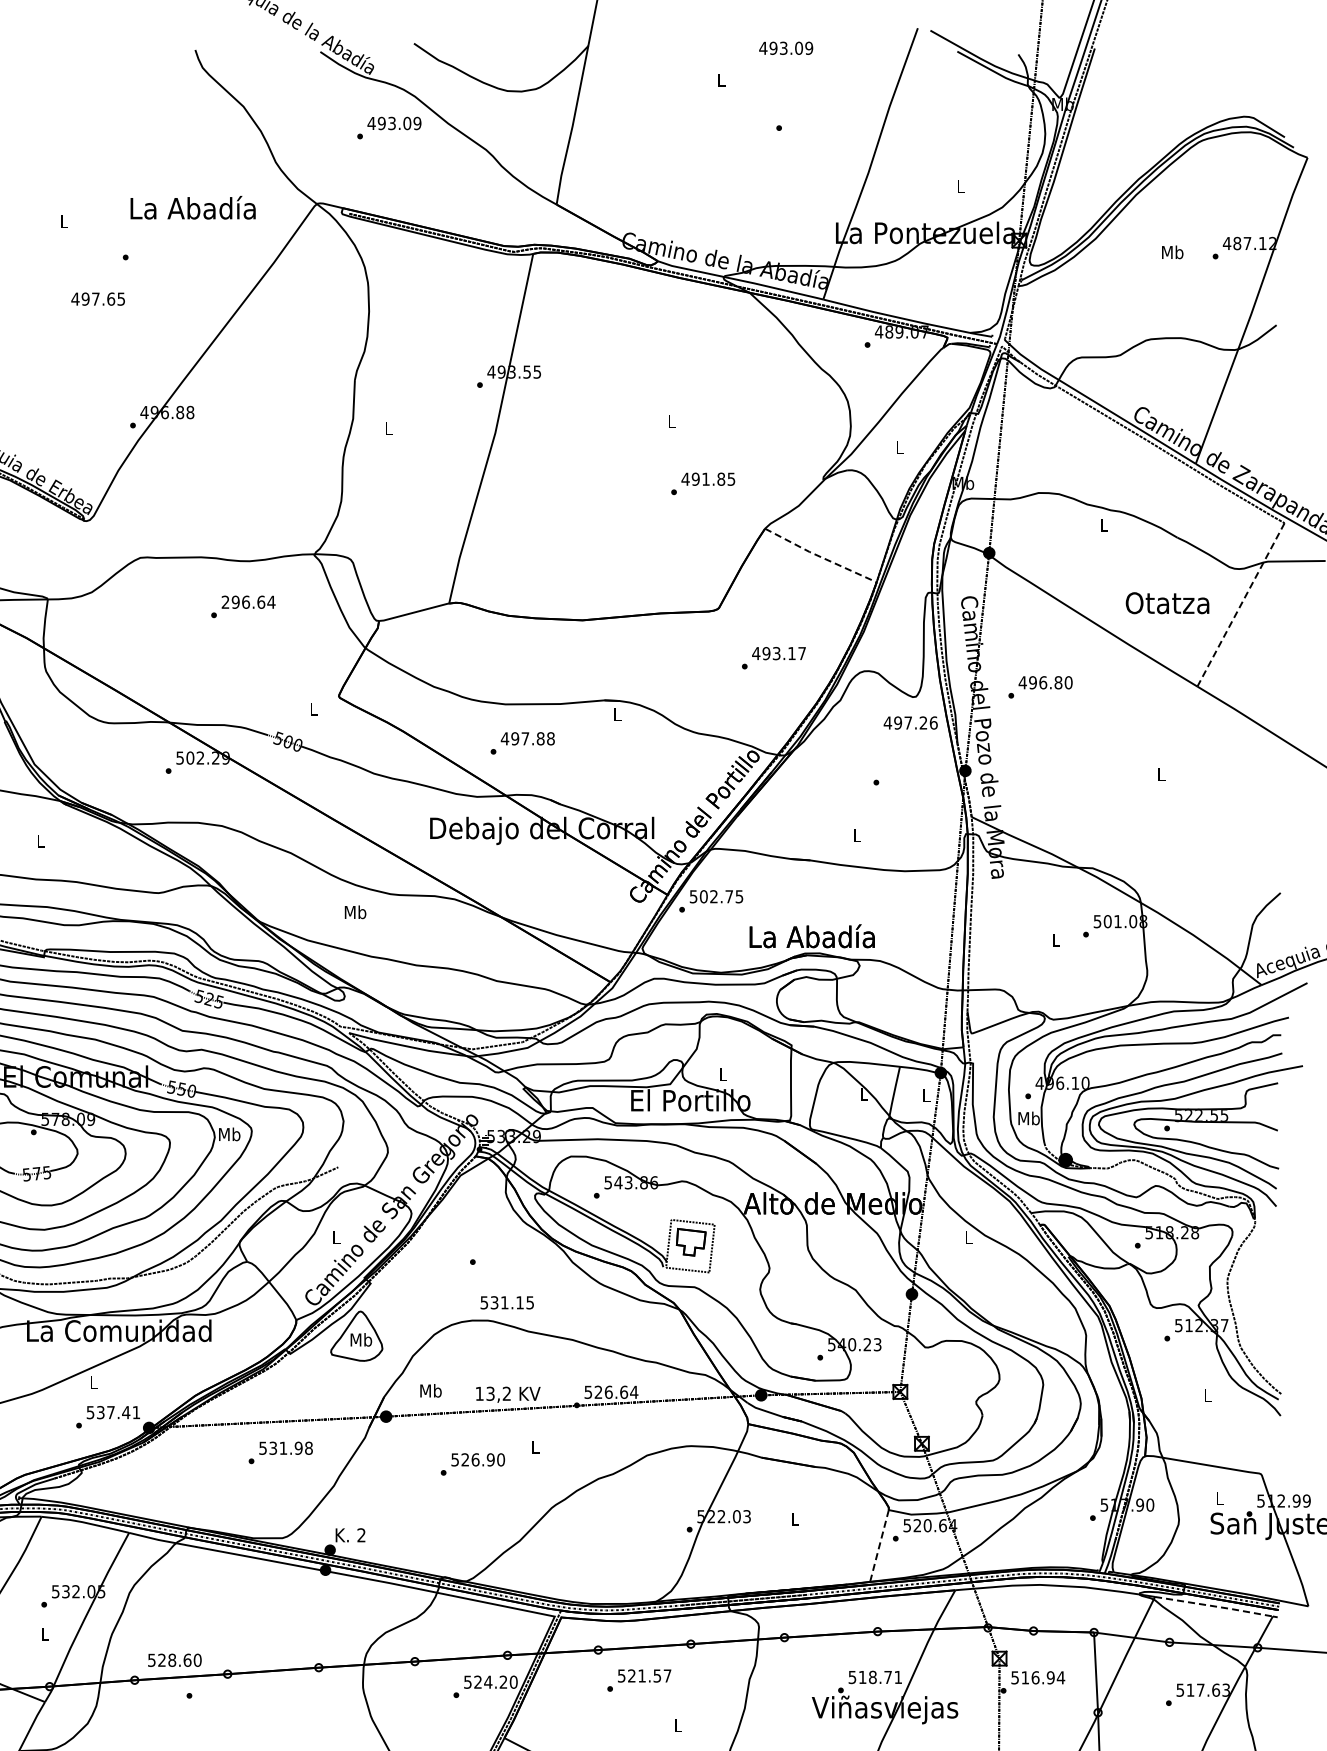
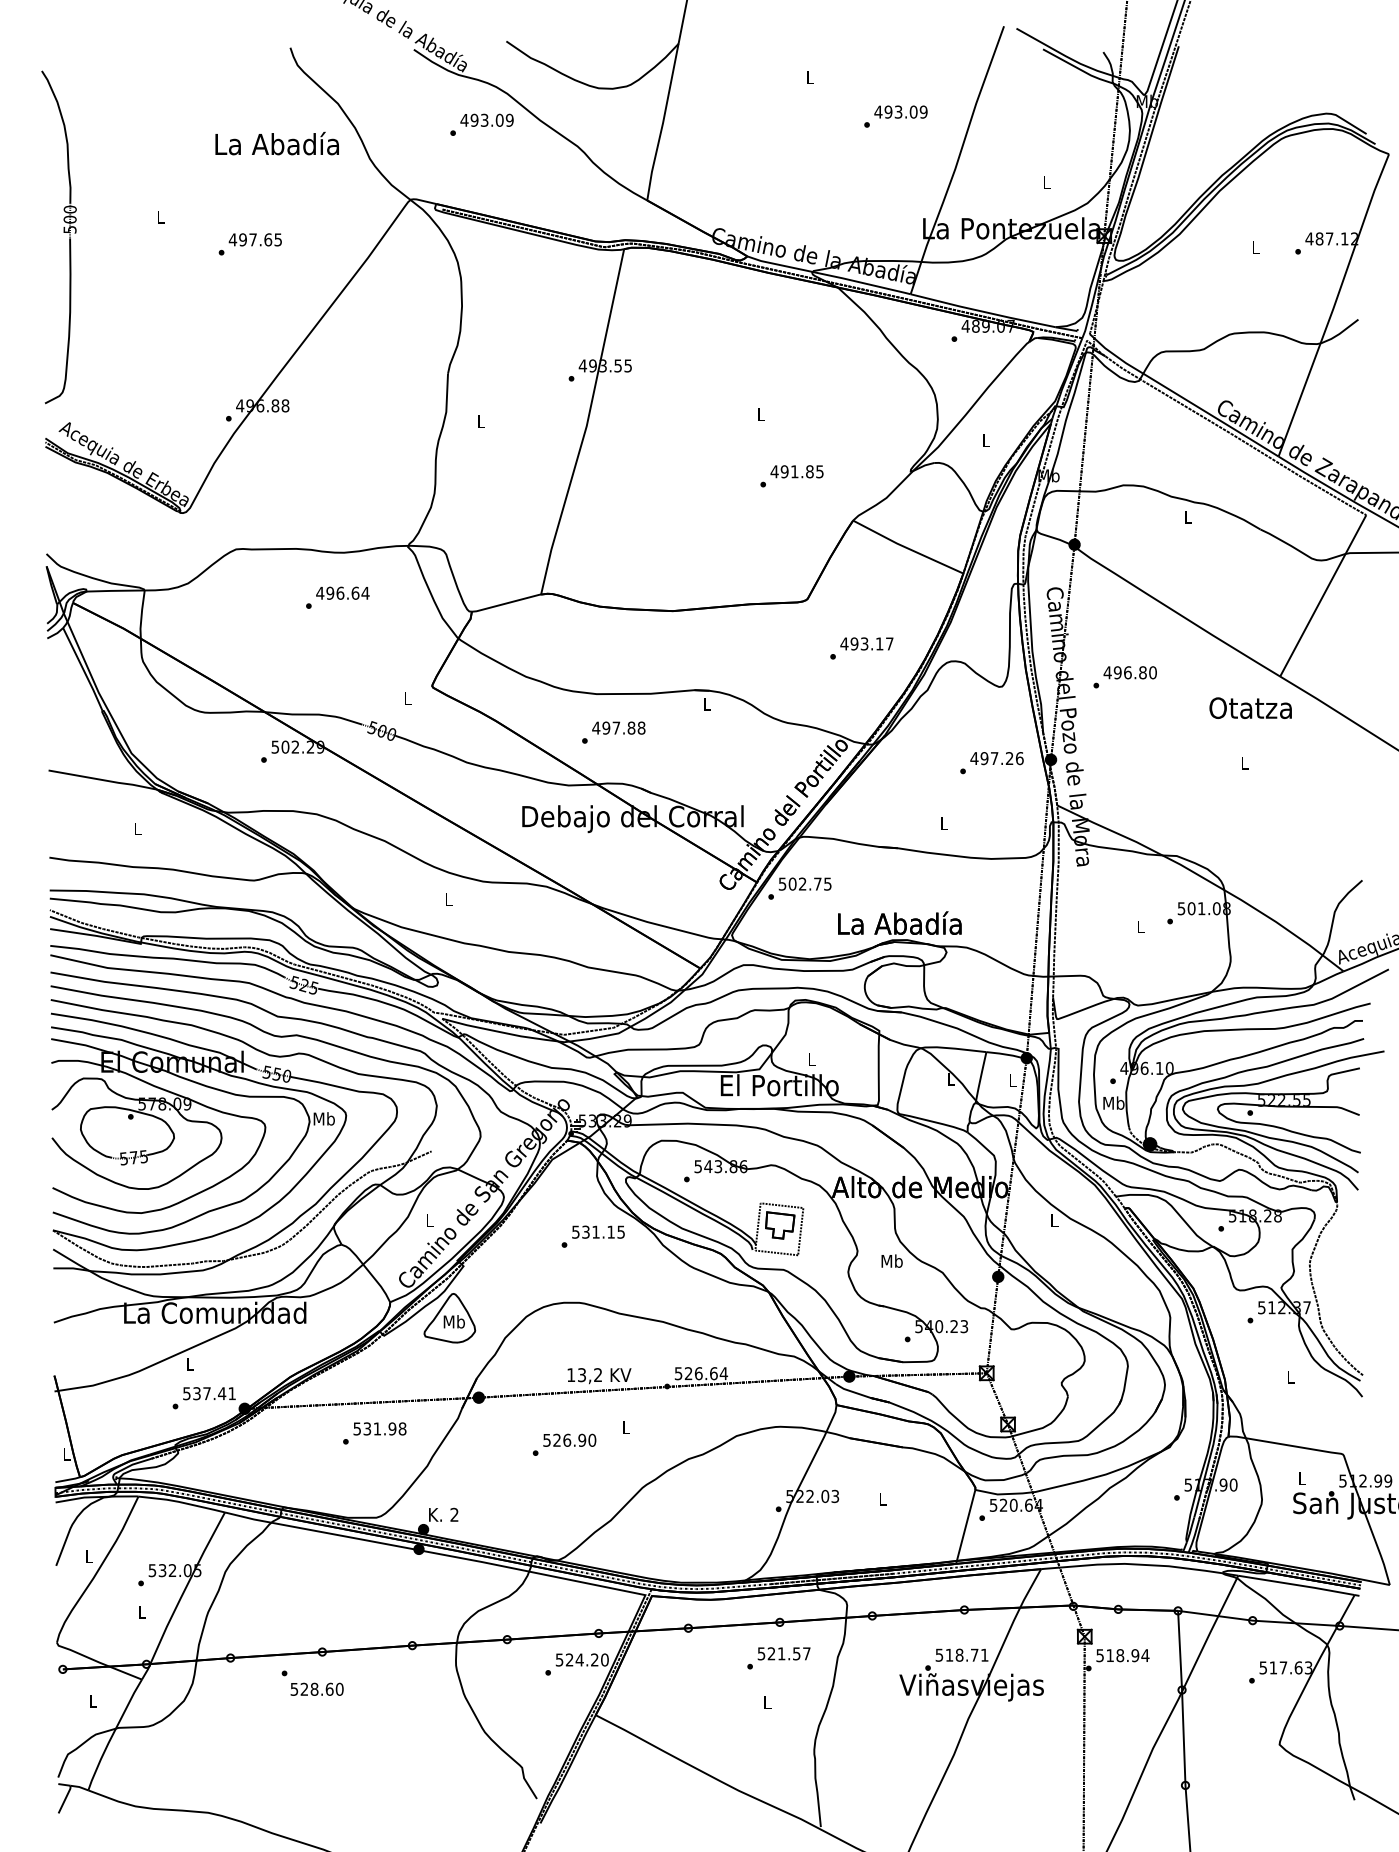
text: (785, 47) -> (900, 111), moved
text: (192, 207) -> (276, 143), moved
text: (1172, 252) -> (1255, 247), Mb -> L
text: (97, 298) -> (254, 239), moved
line: (820, 556) -> (907, 548), dashed -> solid
text: (225, 601) -> (320, 592), 296.64 -> 496.64
text: (1167, 602) -> (1250, 707), moved
line: (1241, 605) -> (1323, 596), dashed -> solid
text: (910, 722) -> (996, 758), moved
text: (355, 912) -> (448, 899), Mb -> L
text: (507, 1302) -> (598, 1231), moved
text: (430, 1390) -> (891, 1260), moved
line: (878, 1548) -> (965, 1527), dashed -> solid
line: (1213, 1606) -> (1296, 1585), dashed -> solid
text: (174, 1659) -> (316, 1688), moved
text: (1035, 1677) -> (1120, 1655), 516.94 -> 518.94
text: (638, 1680) -> (778, 1658), moved

